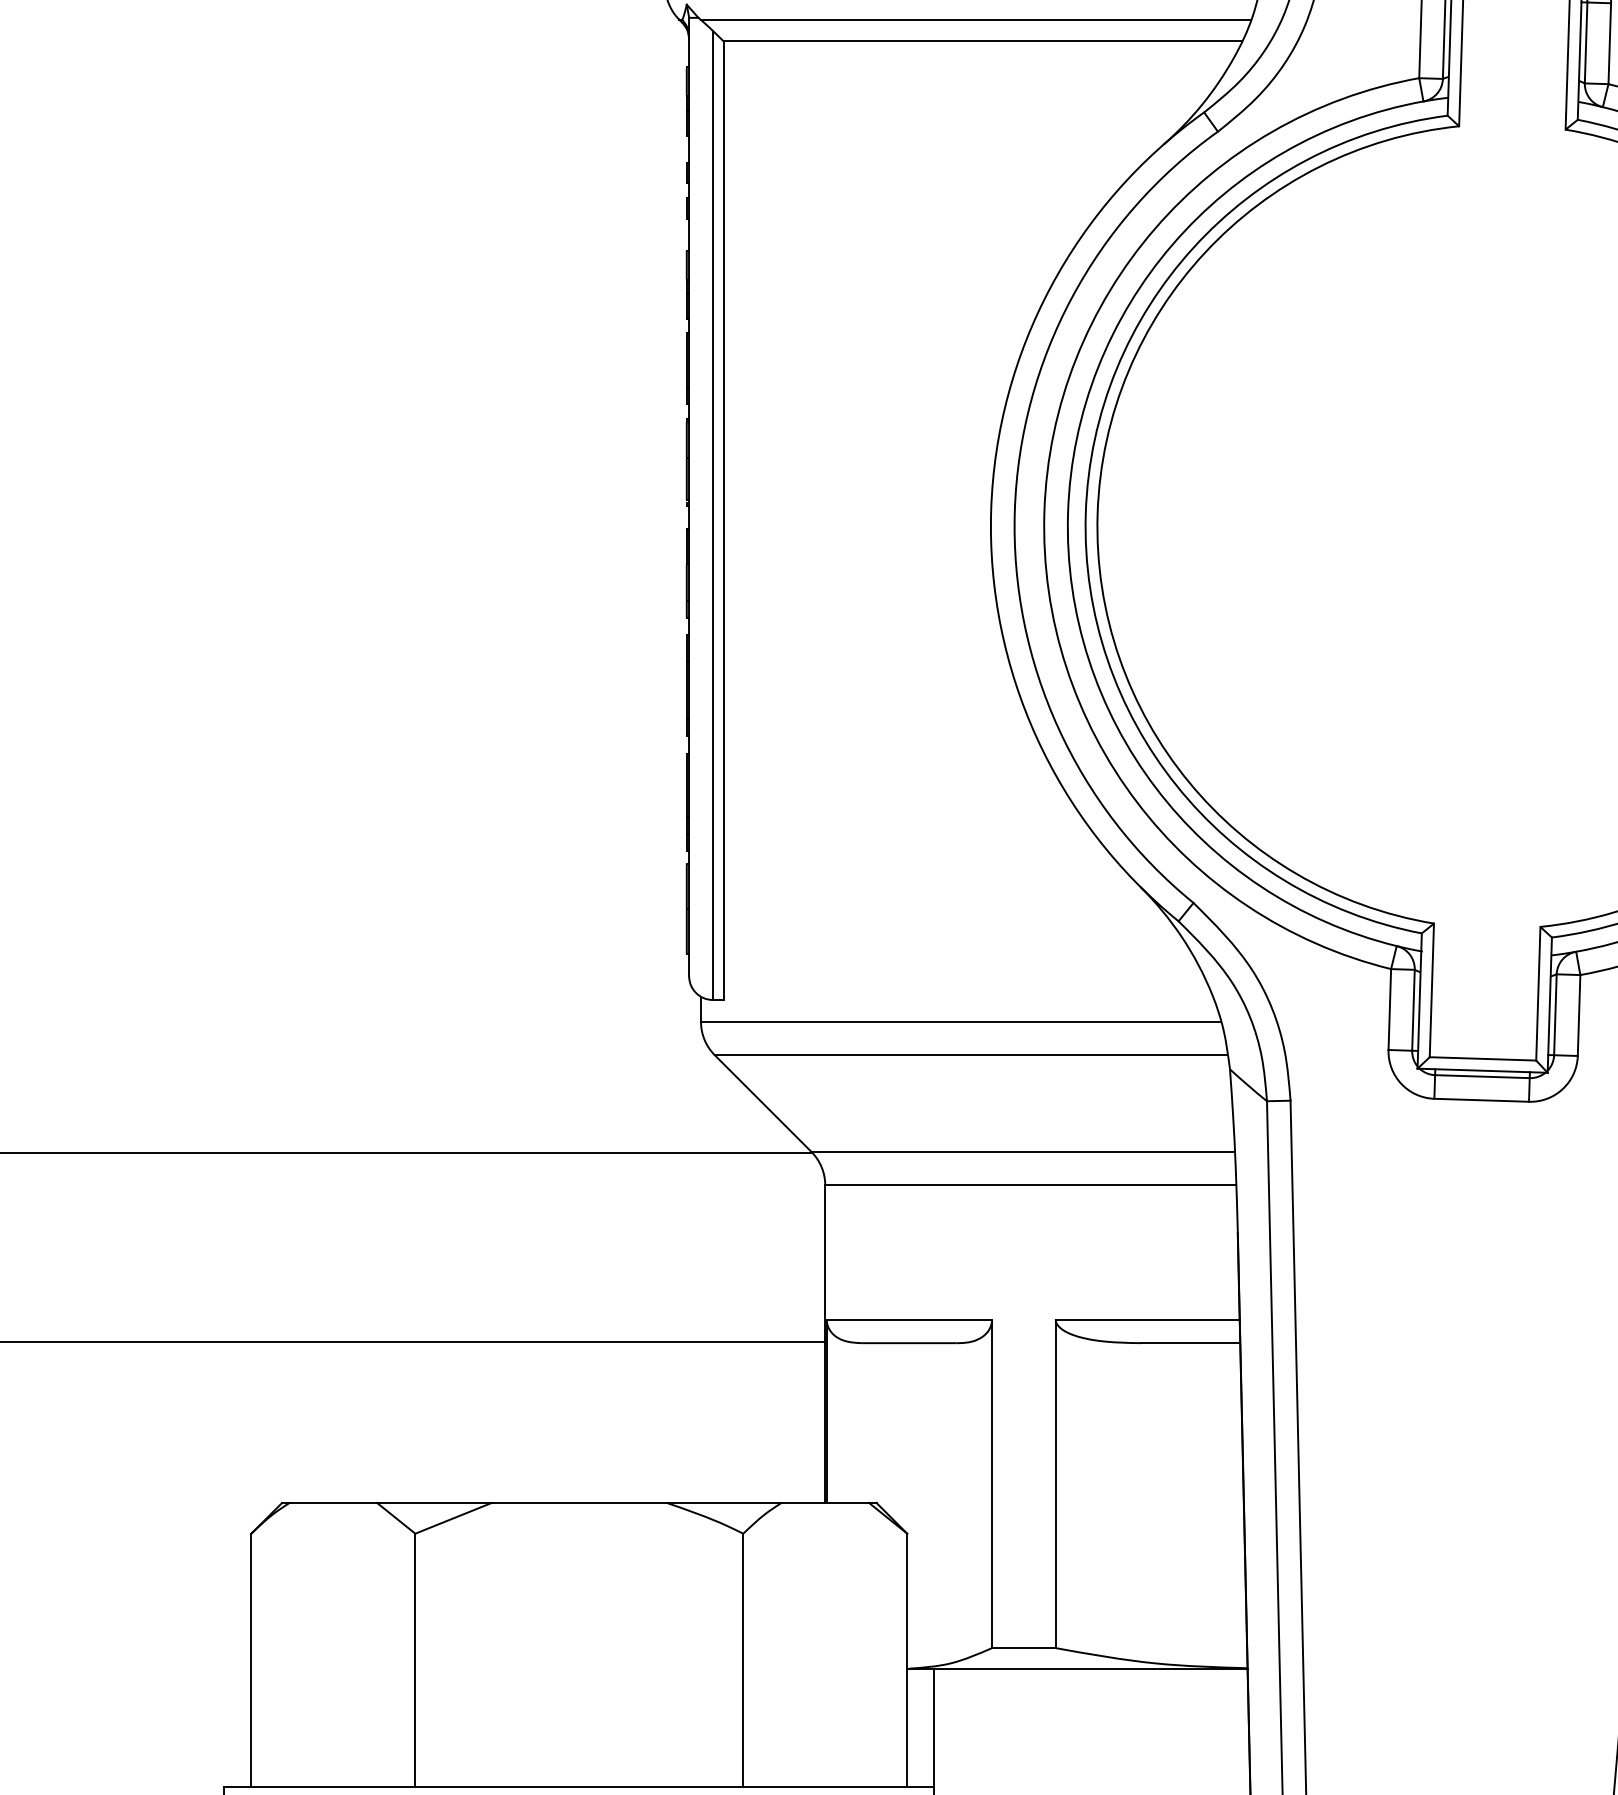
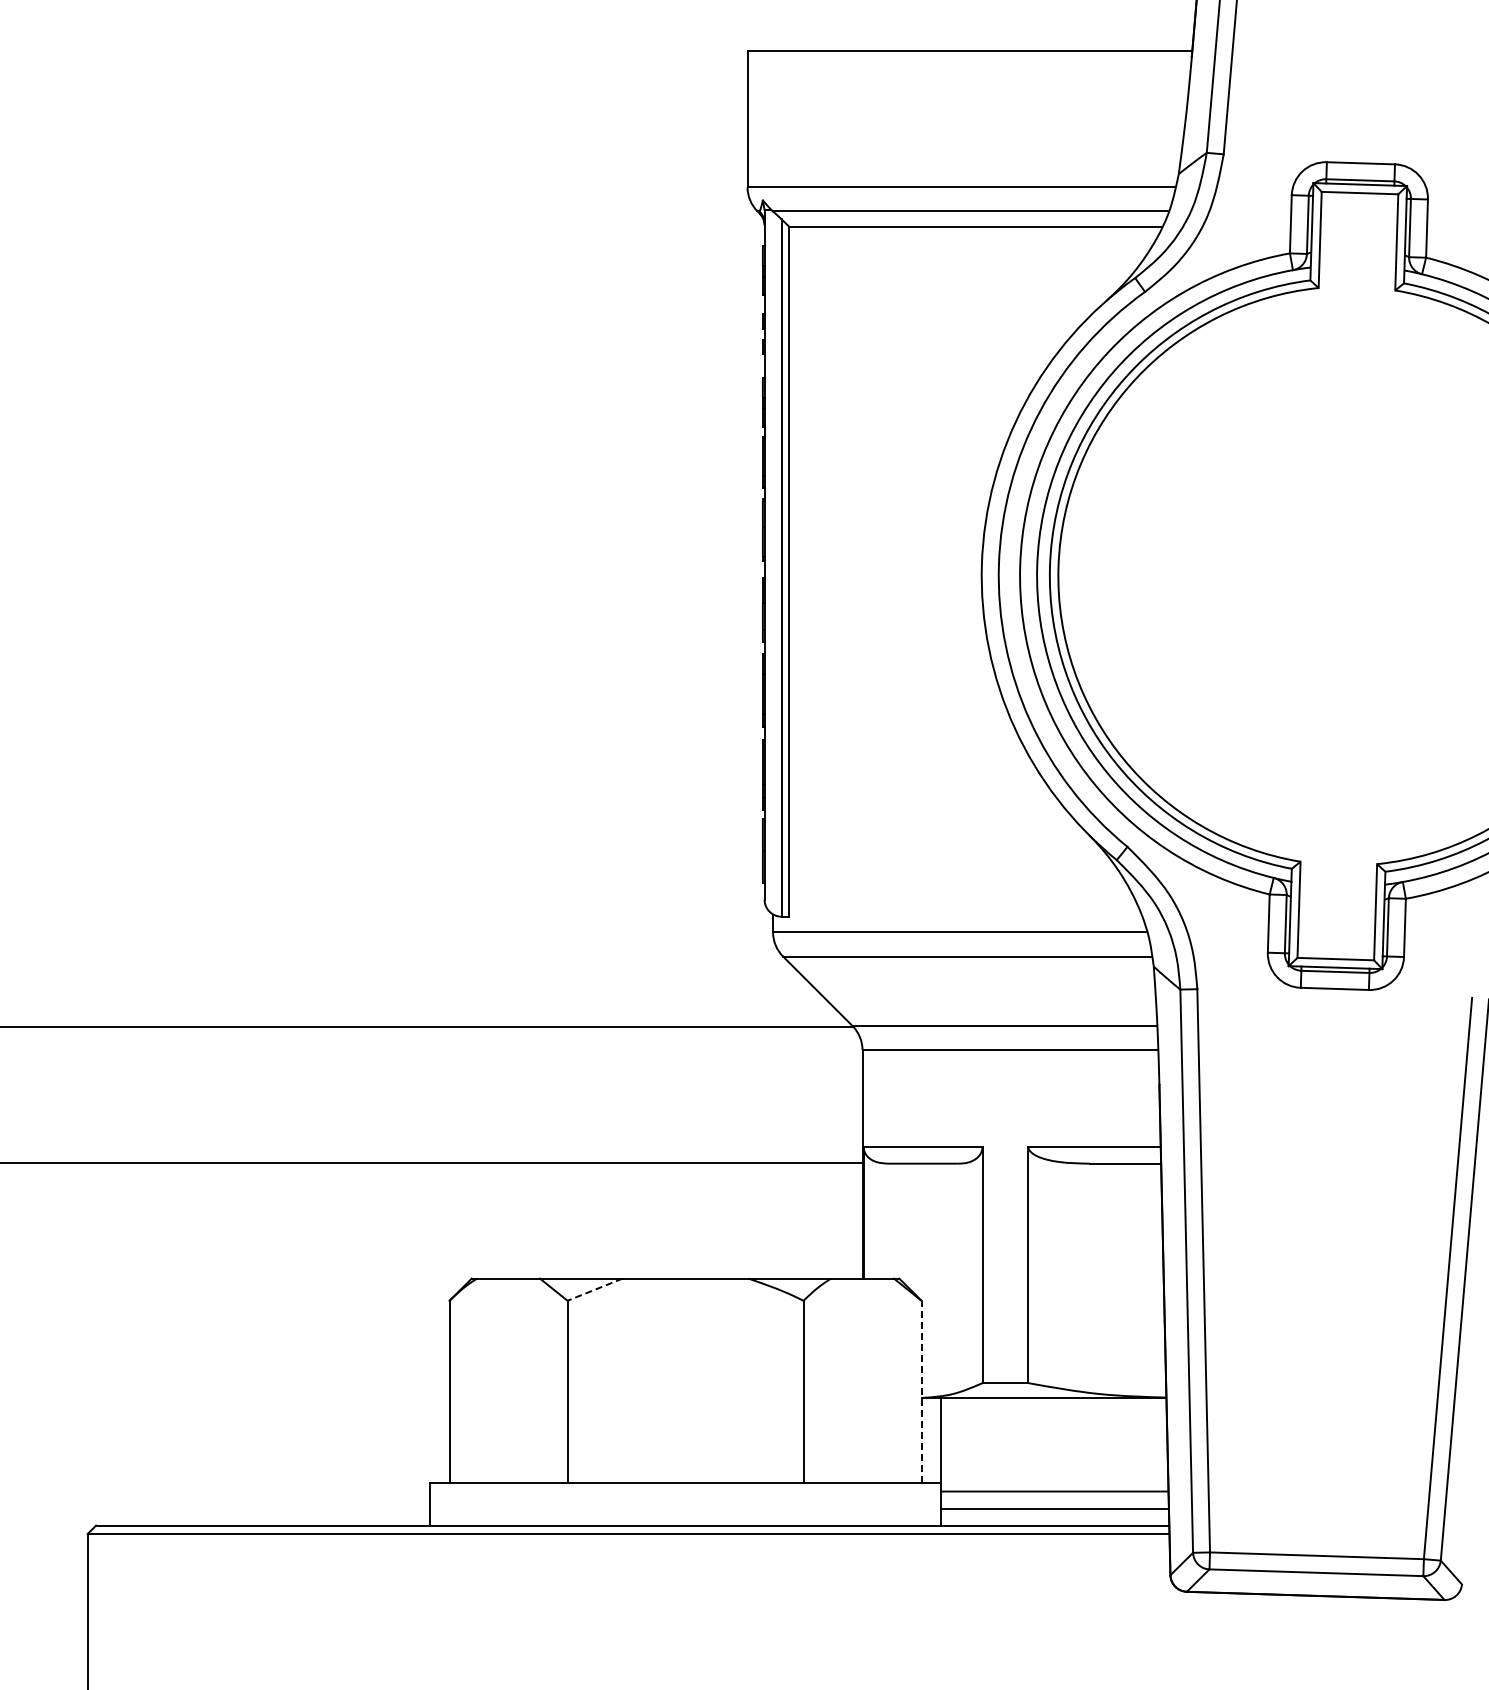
line: (454, 1518) -> (595, 1289), solid -> dashed
line: (907, 1659) -> (921, 1391), solid -> dashed

